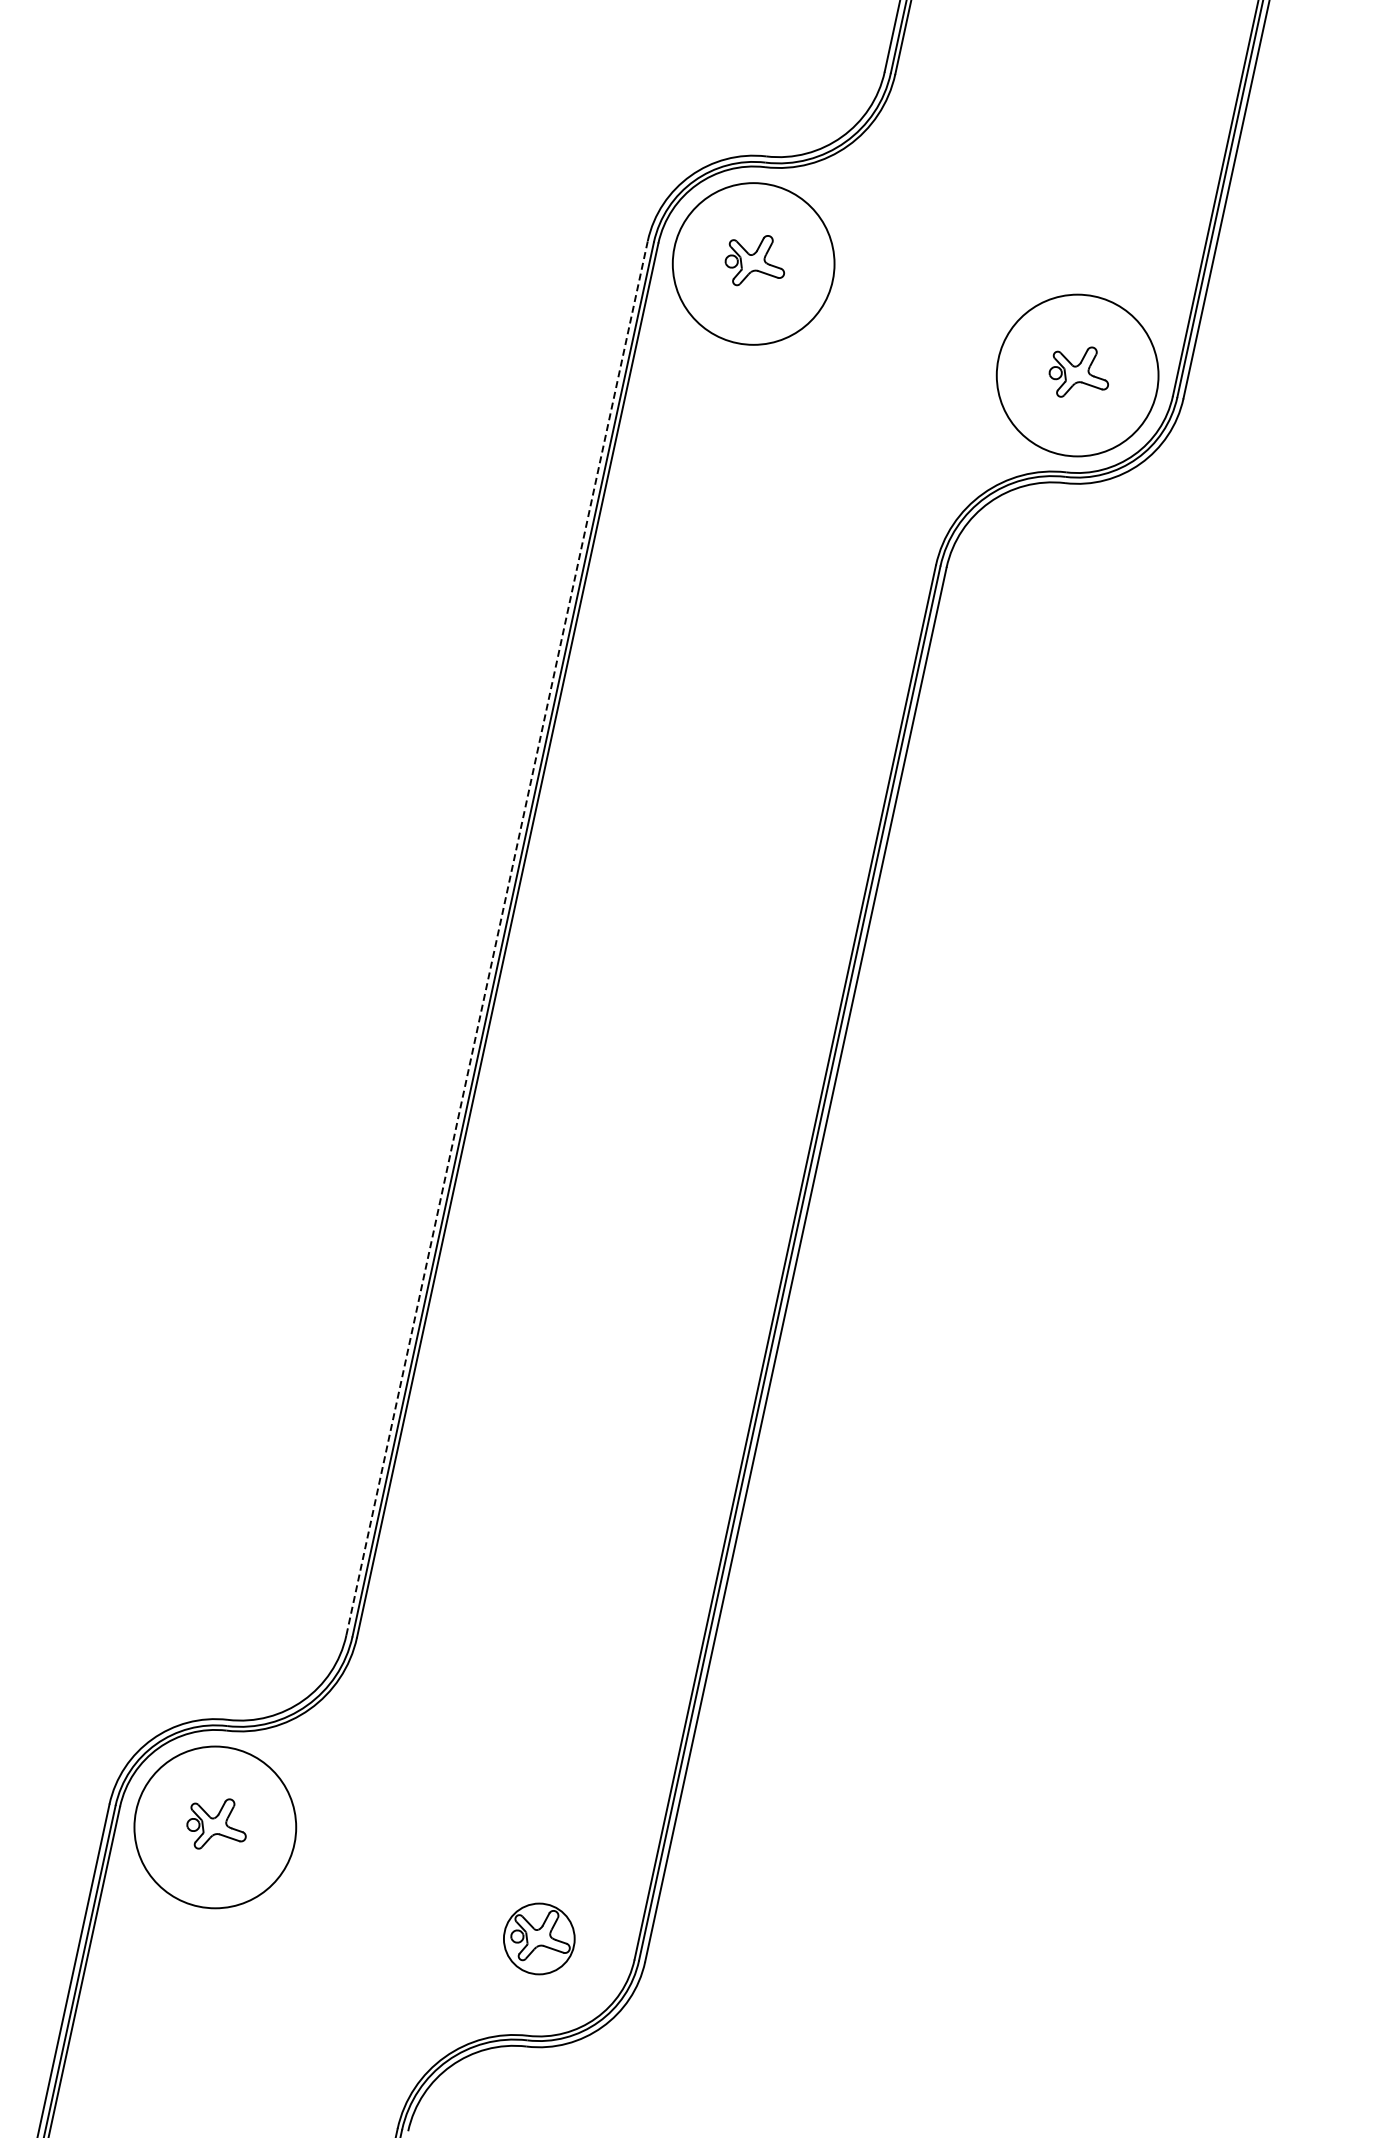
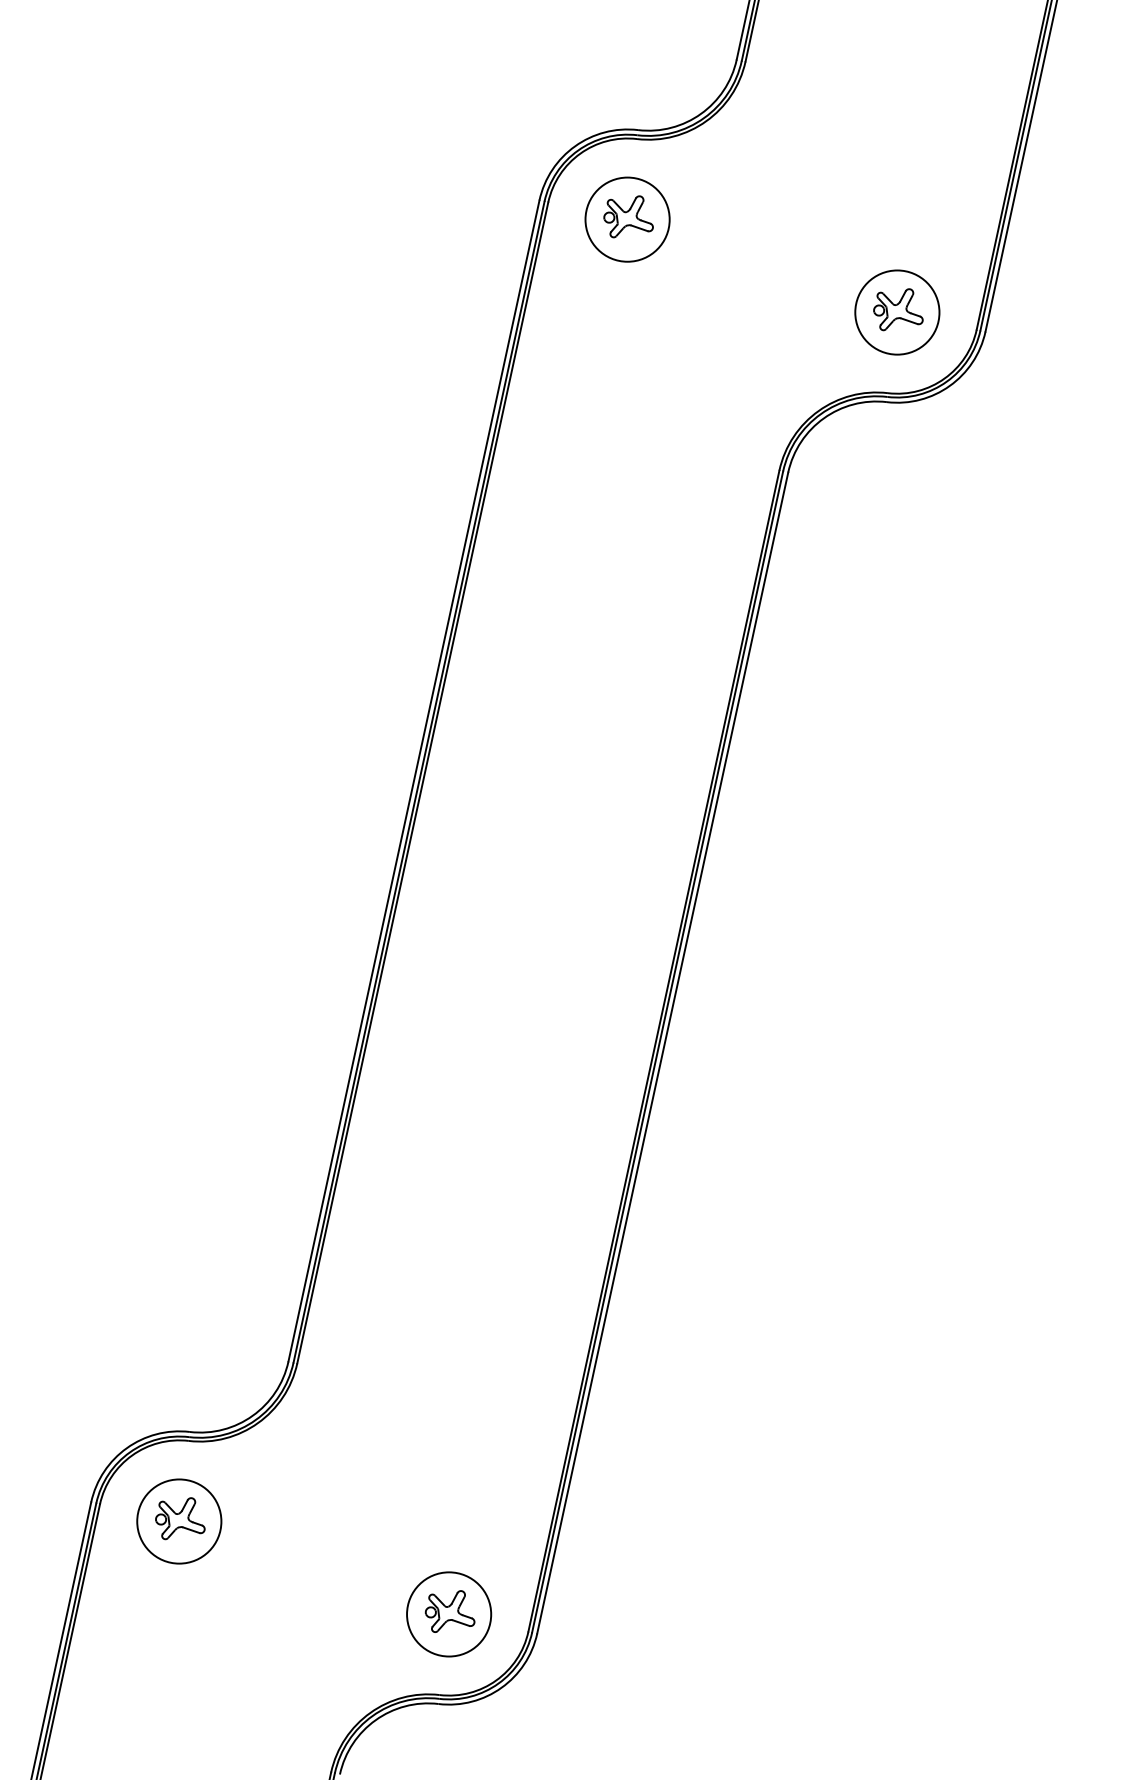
circle: (753, 263) -> (627, 219), size x0.62
circle: (1077, 375) -> (897, 312), size x0.62
line: (497, 937) -> (414, 780), dashed -> solid
circle: (214, 1826) -> (178, 1520), size x0.62
circle: (538, 1938) -> (448, 1614), size x1.43

